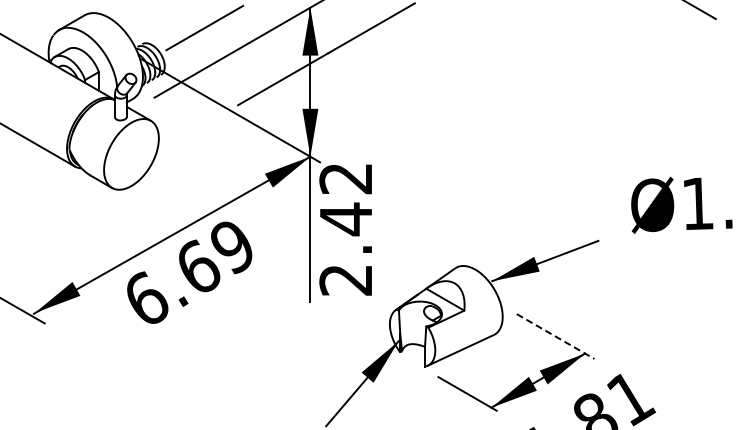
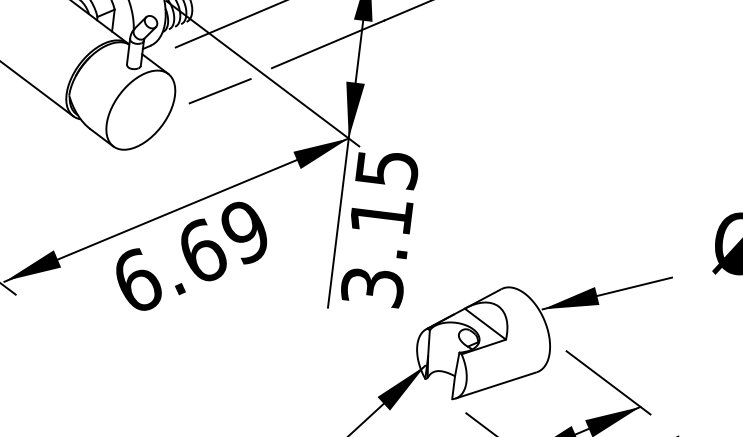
line: (196, 129) -> (220, 90), added
text: (345, 229) -> (379, 228), 2.42 -> 3.15
line: (555, 336) -> (608, 382), dashed -> solid

